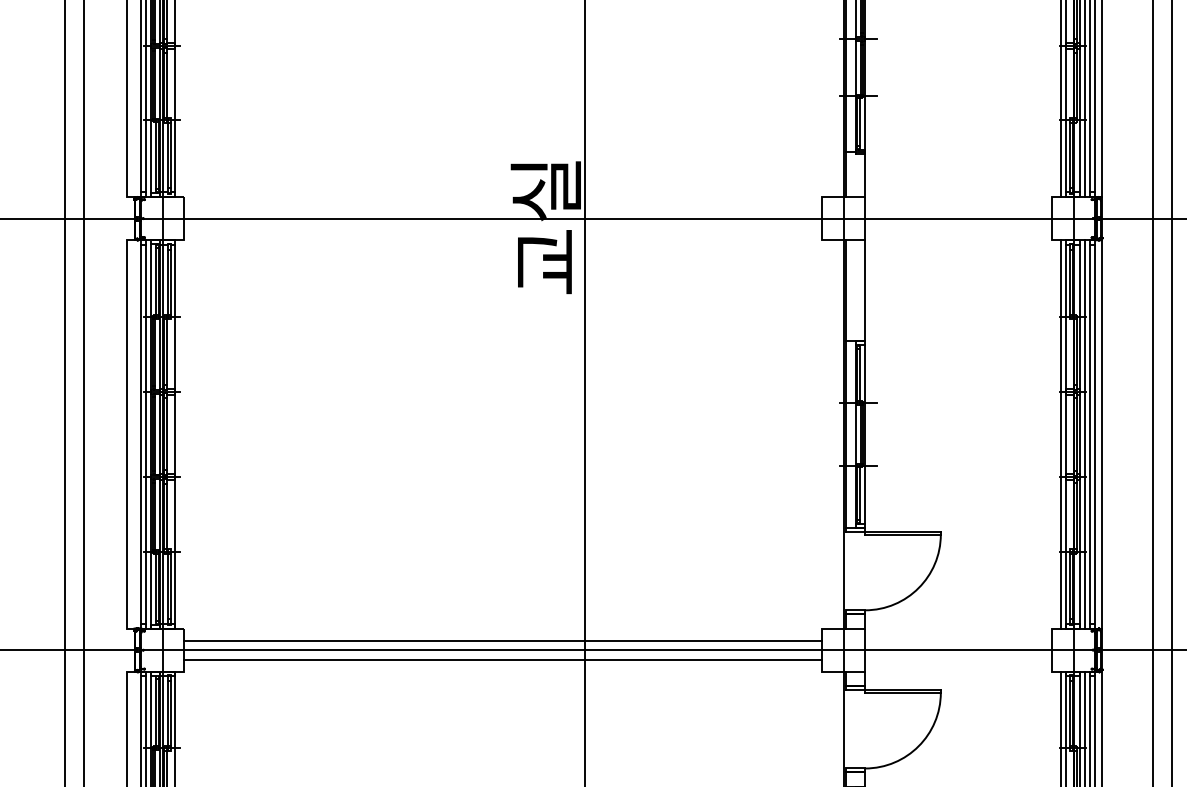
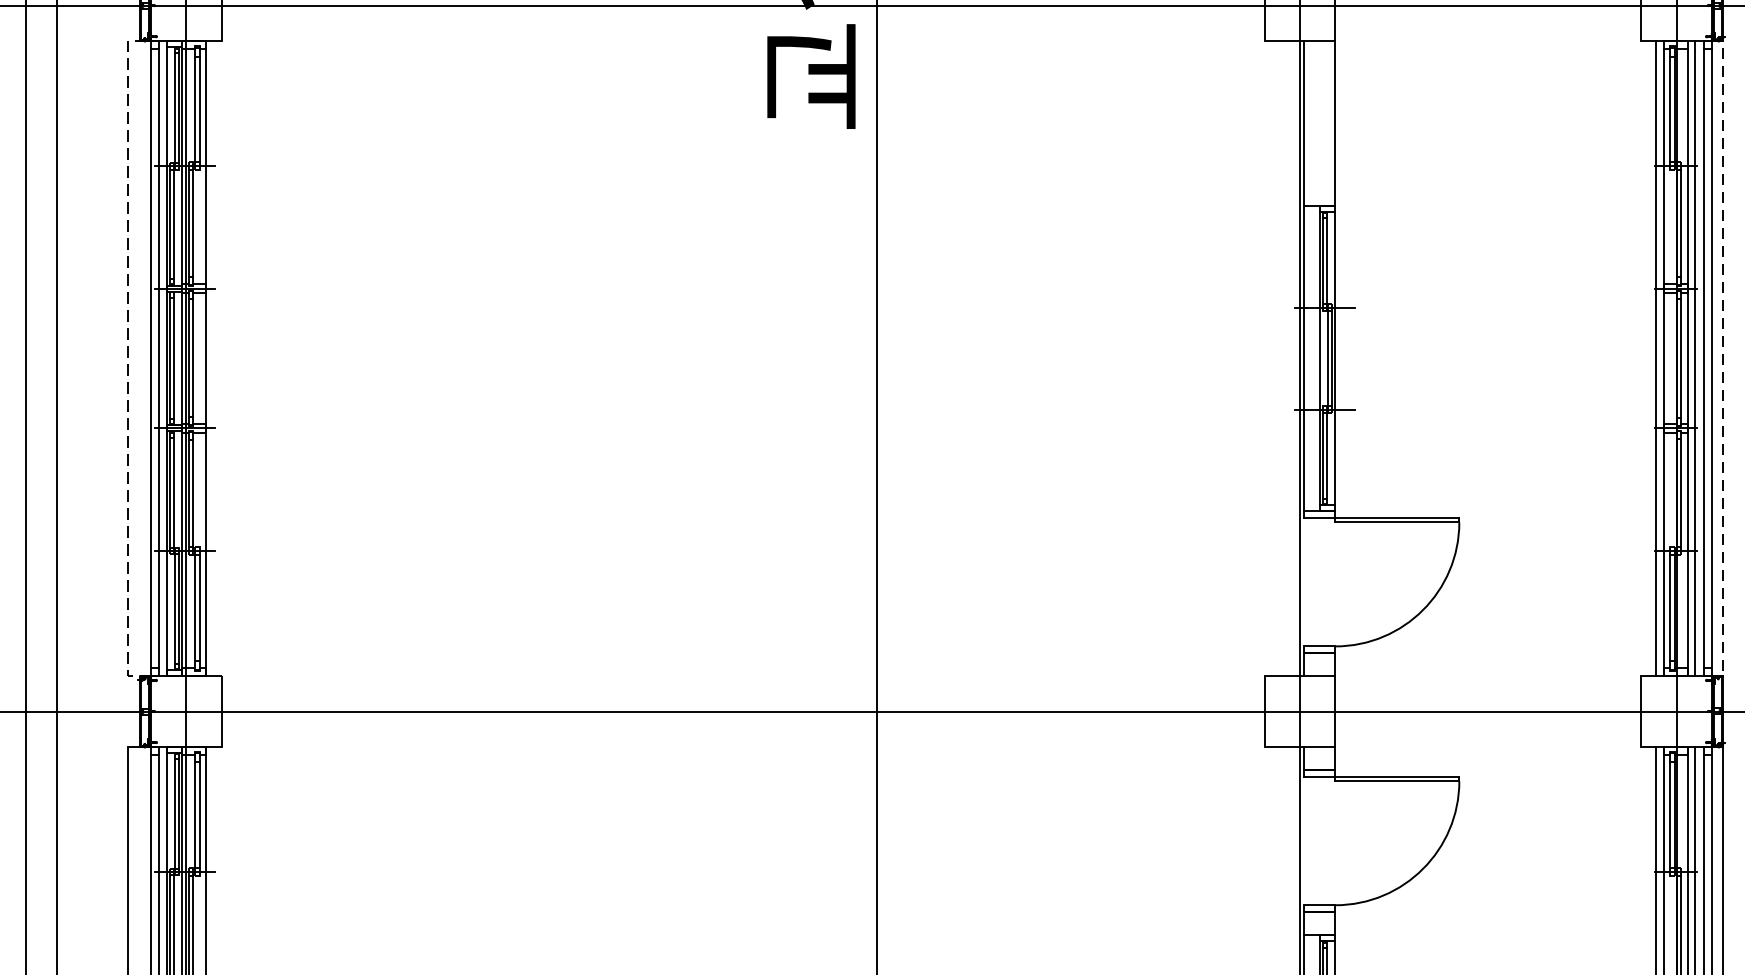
line: (126, 433) -> (126, 357), solid -> dashed
line: (1101, 434) -> (1722, 358), solid -> dashed
line: (502, 640) -> (742, 695), removed
line: (502, 659) -> (742, 726), removed

